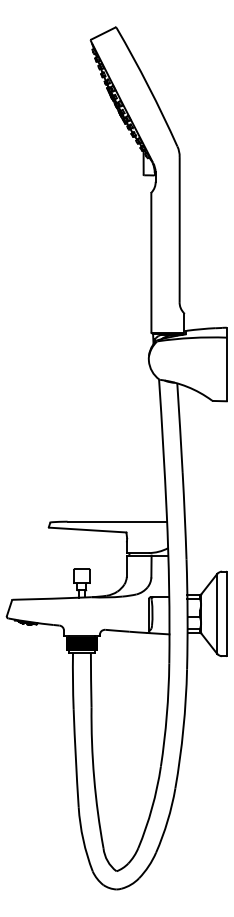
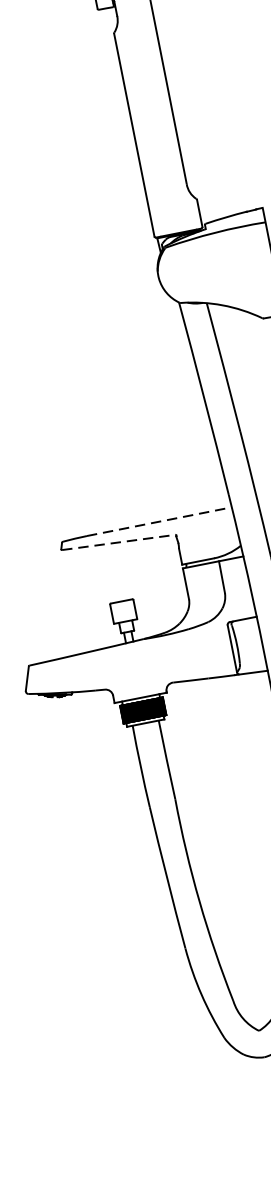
line: (117, 521) -> (159, 521), solid -> dashed
line: (88, 530) -> (119, 542), solid -> dashed

